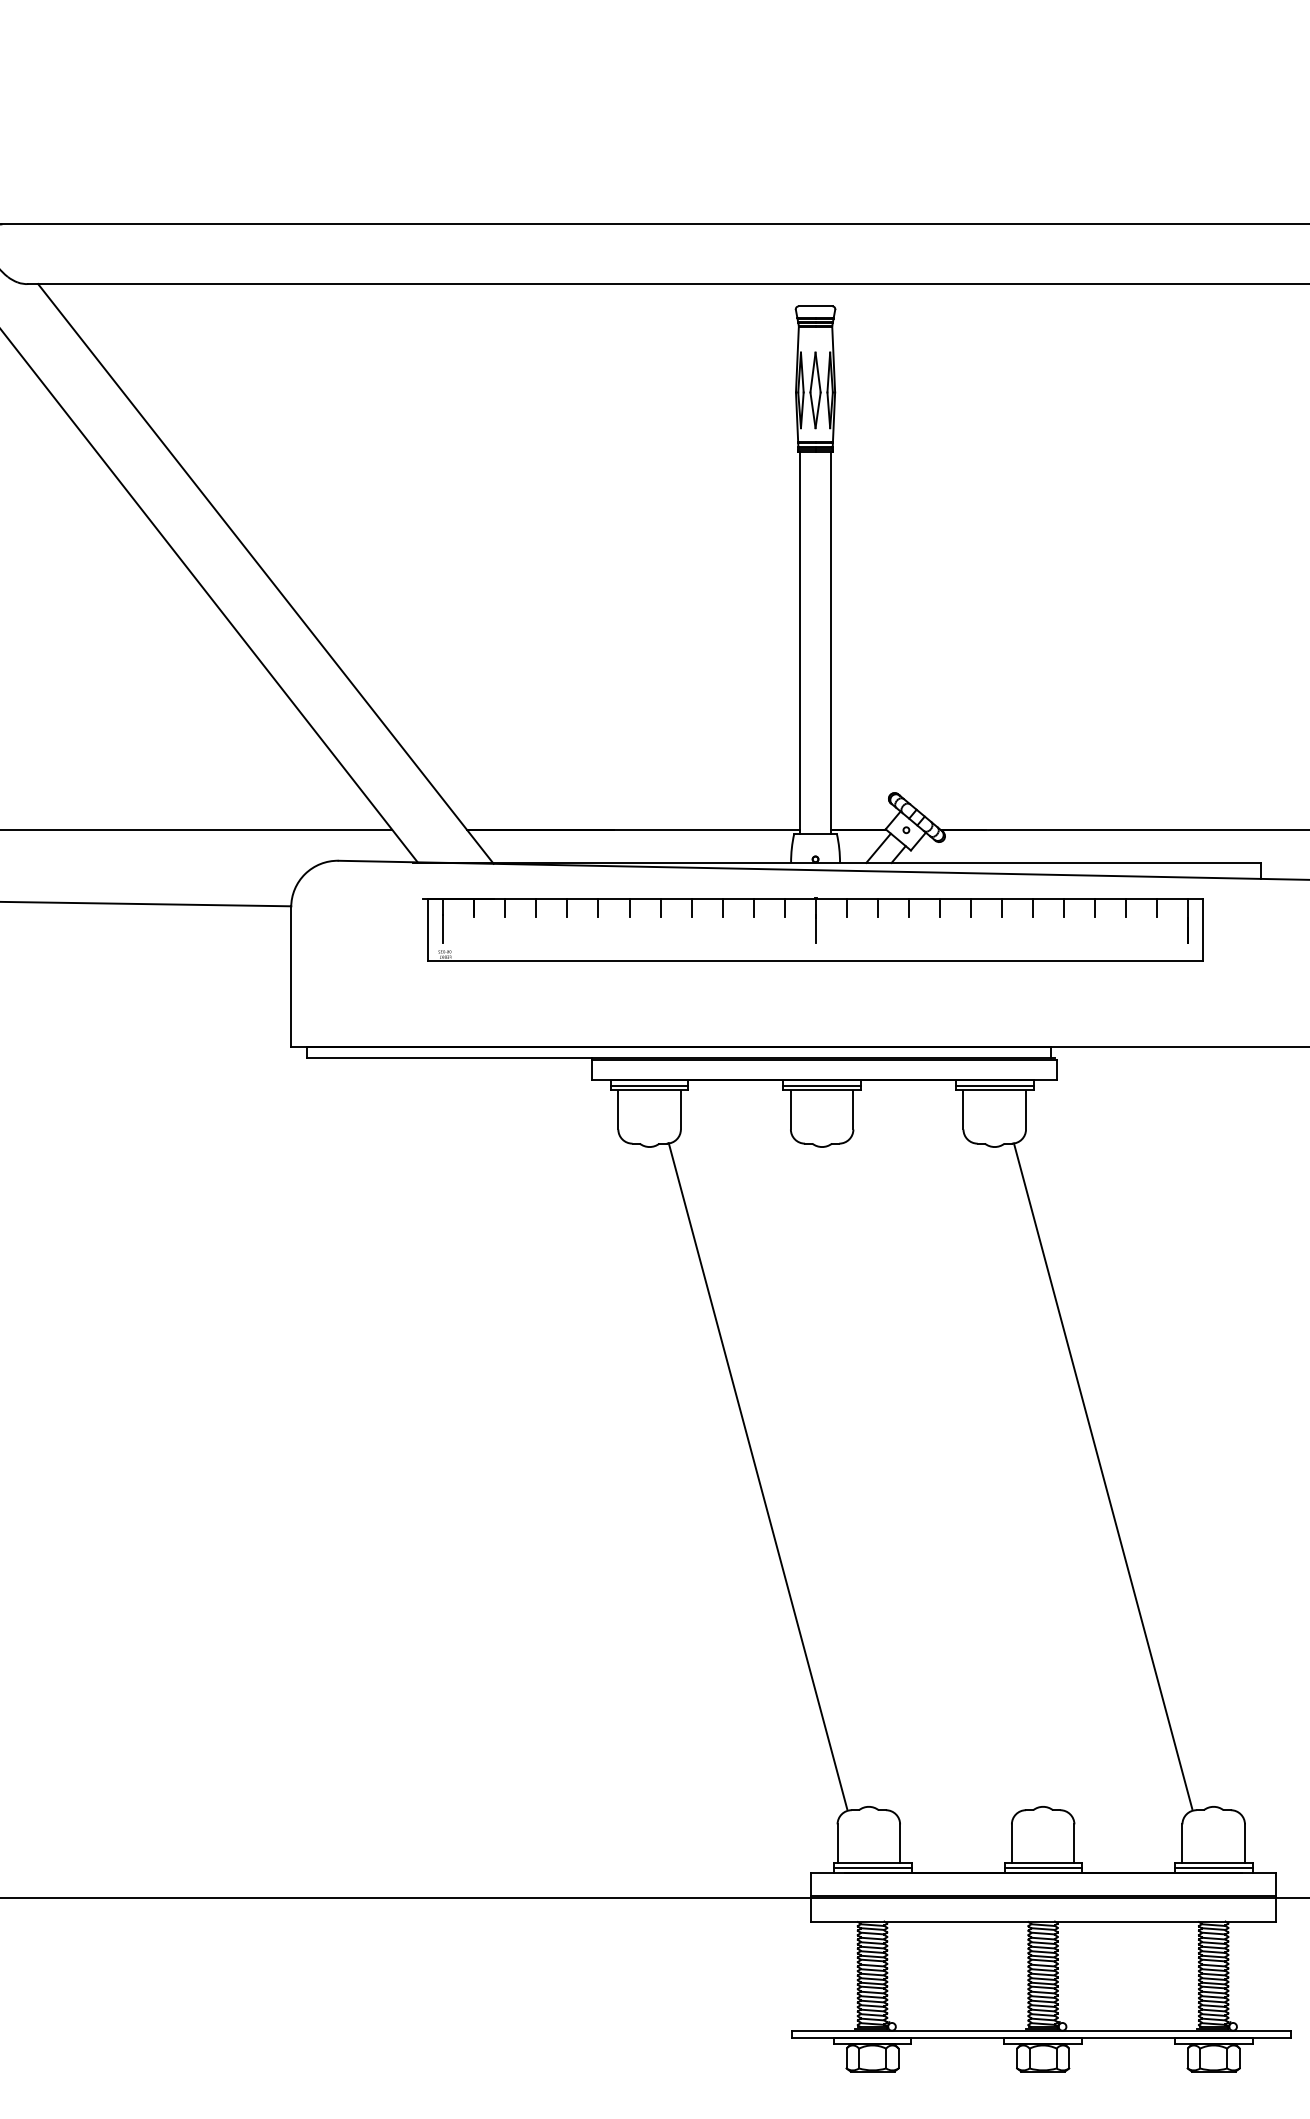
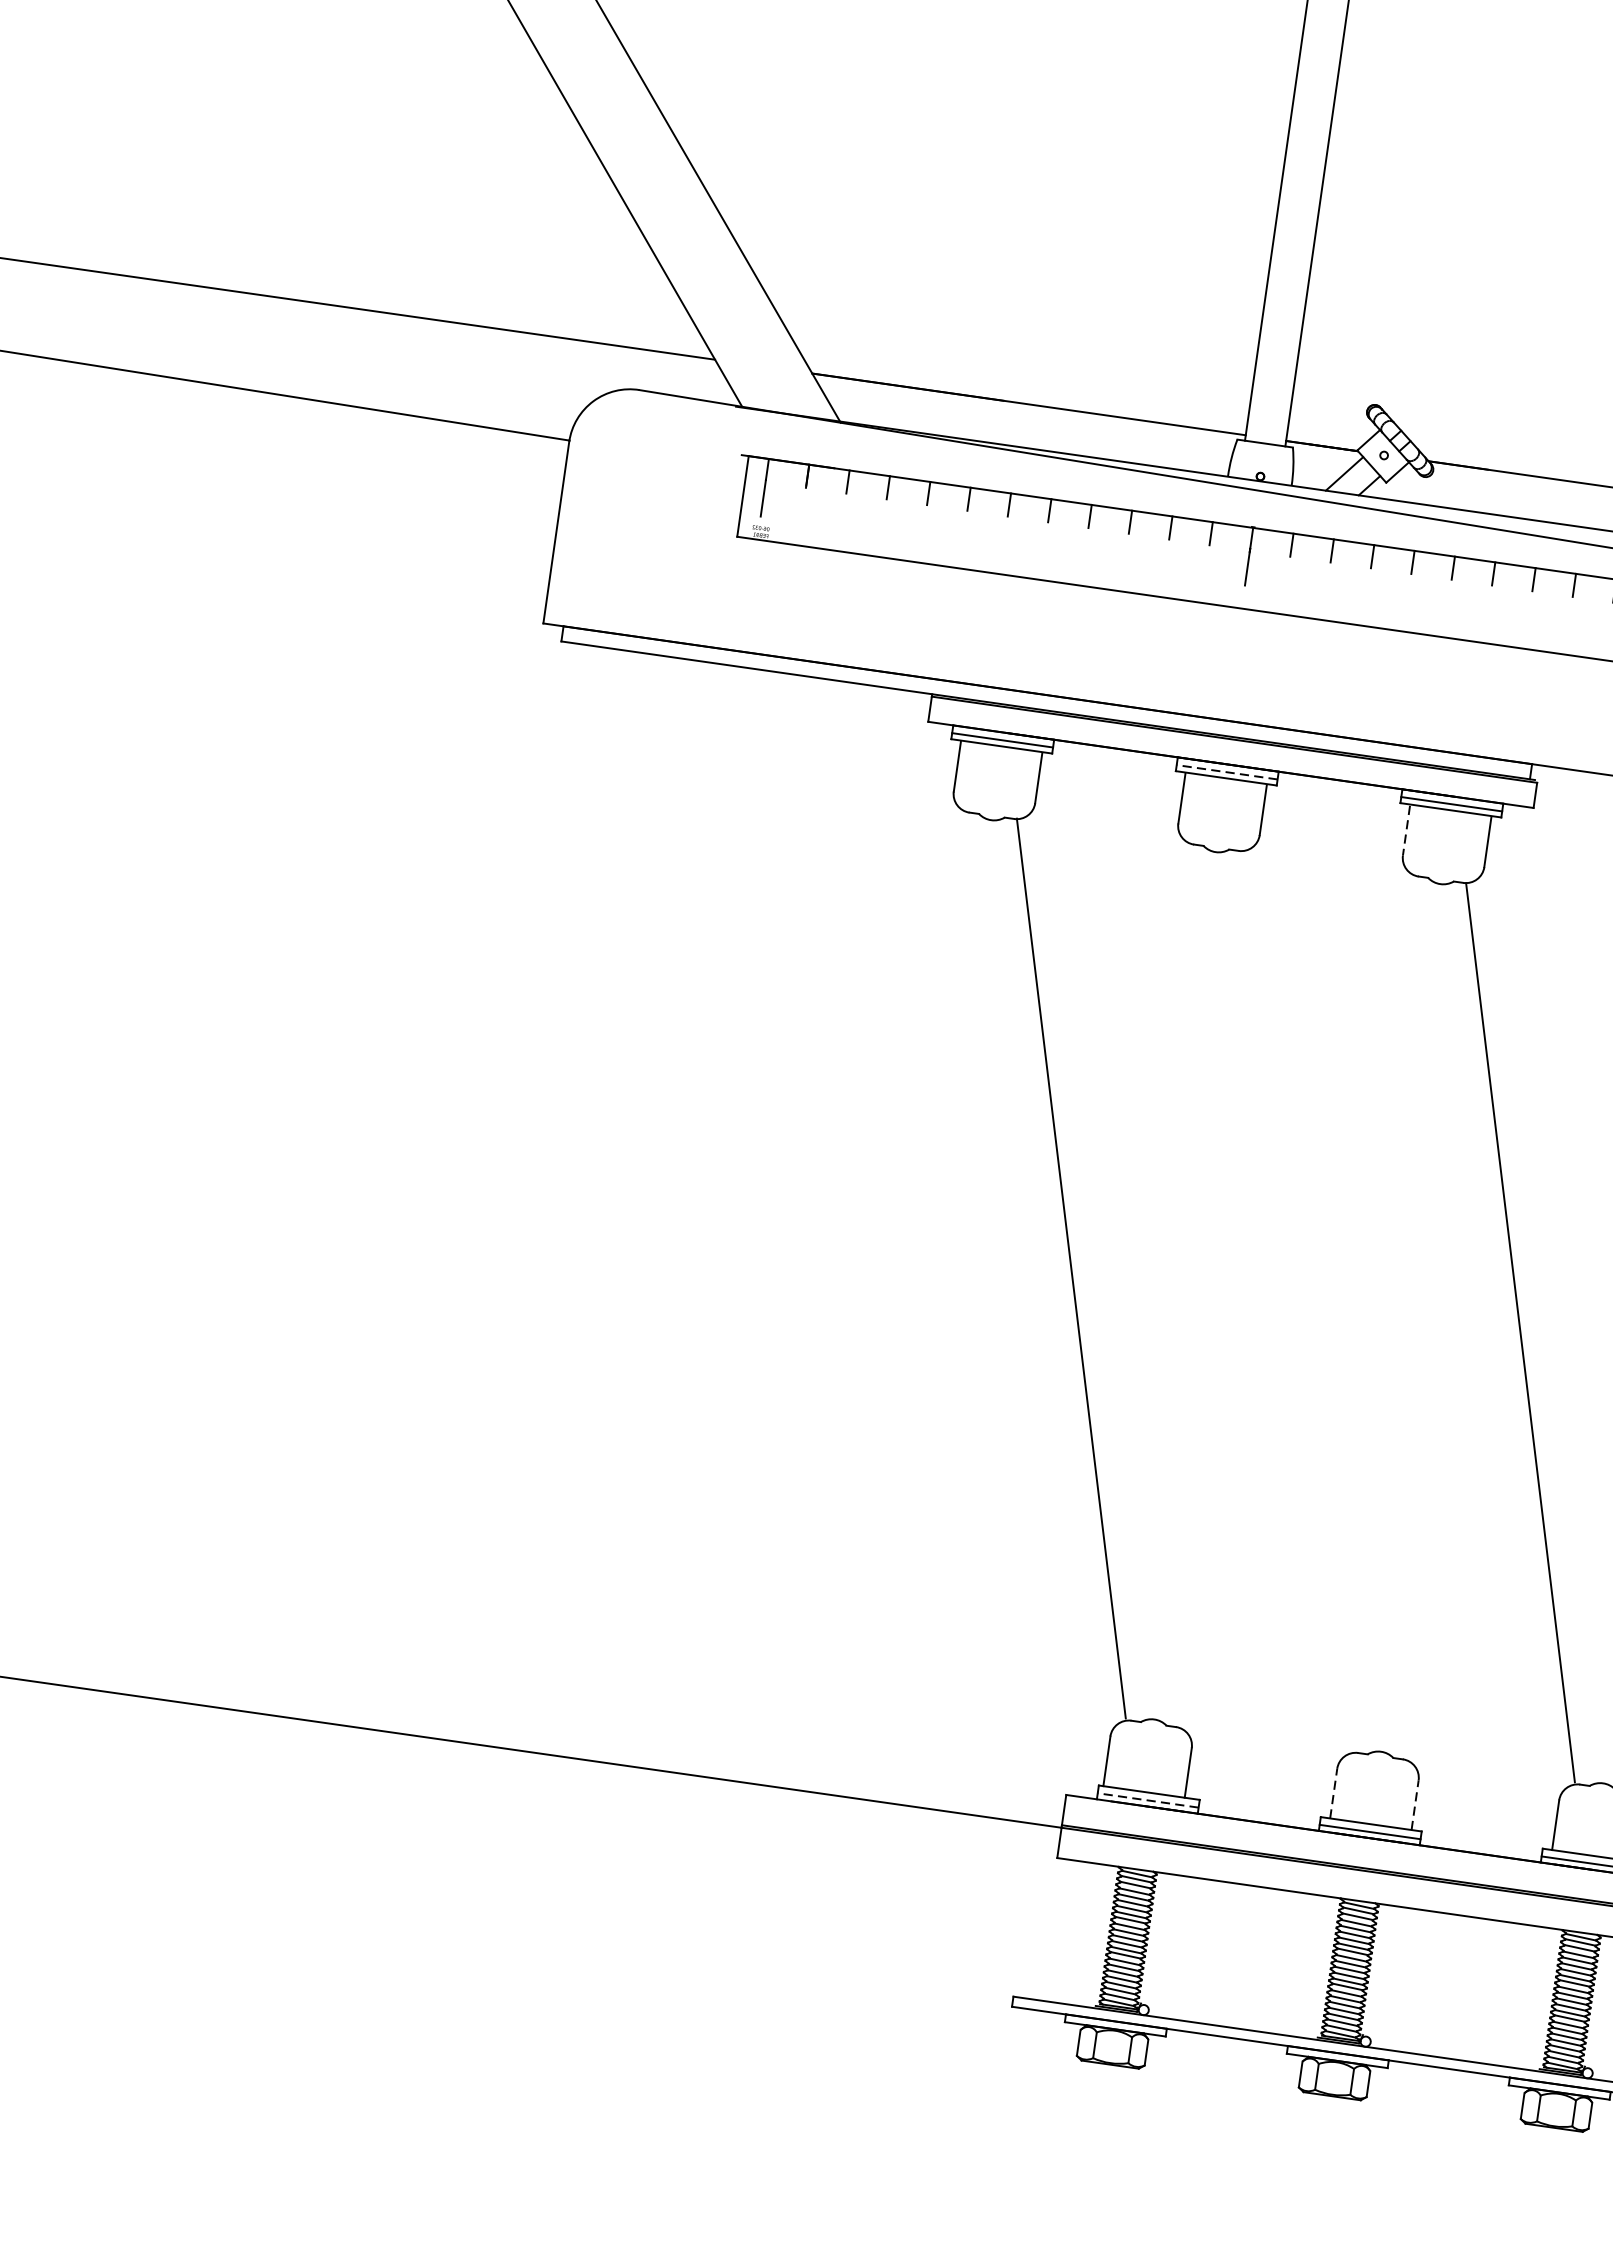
line: (822, 1085) -> (1227, 772), solid -> dashed
line: (963, 1110) -> (1406, 830), solid -> dashed
line: (1011, 1842) -> (1333, 1792), solid -> dashed
line: (1074, 1842) -> (1415, 1803), solid -> dashed
line: (872, 1868) -> (1147, 1800), solid -> dashed

